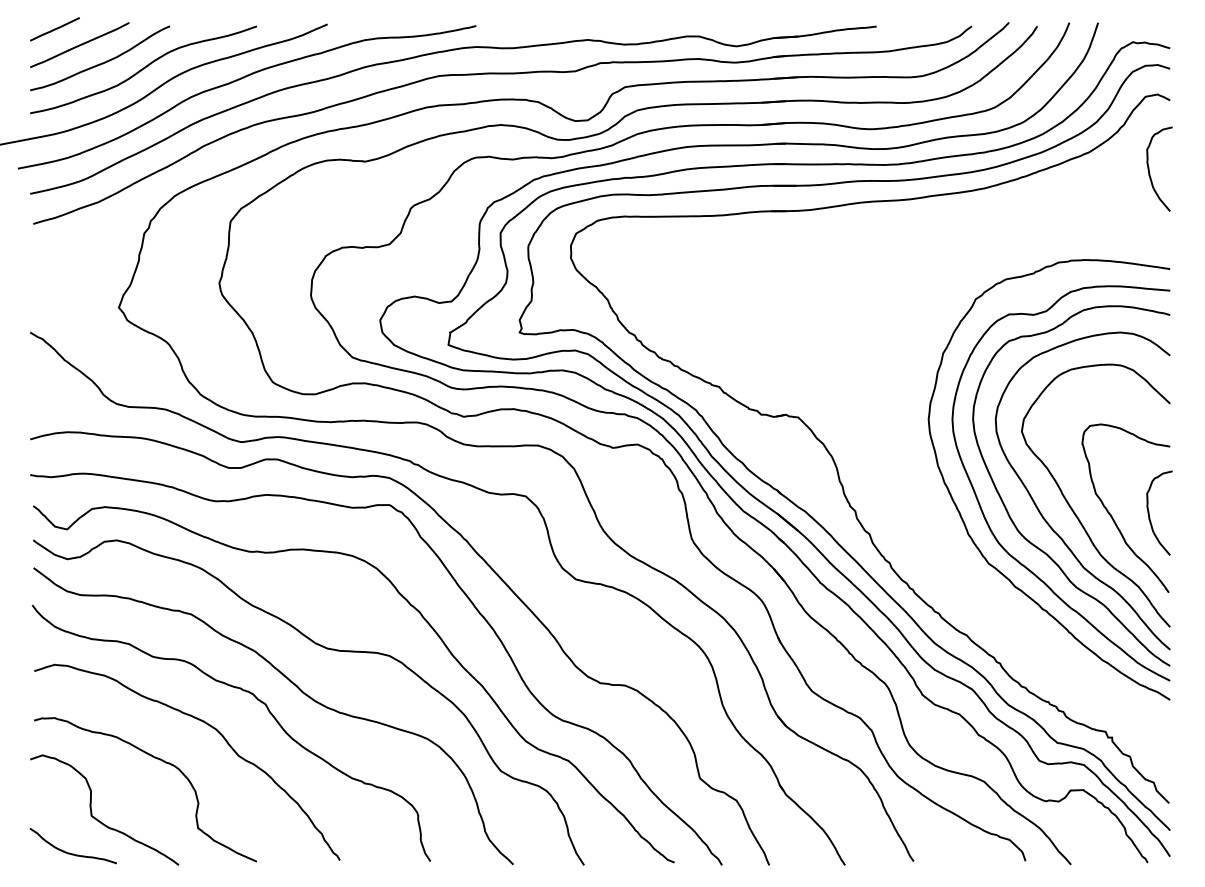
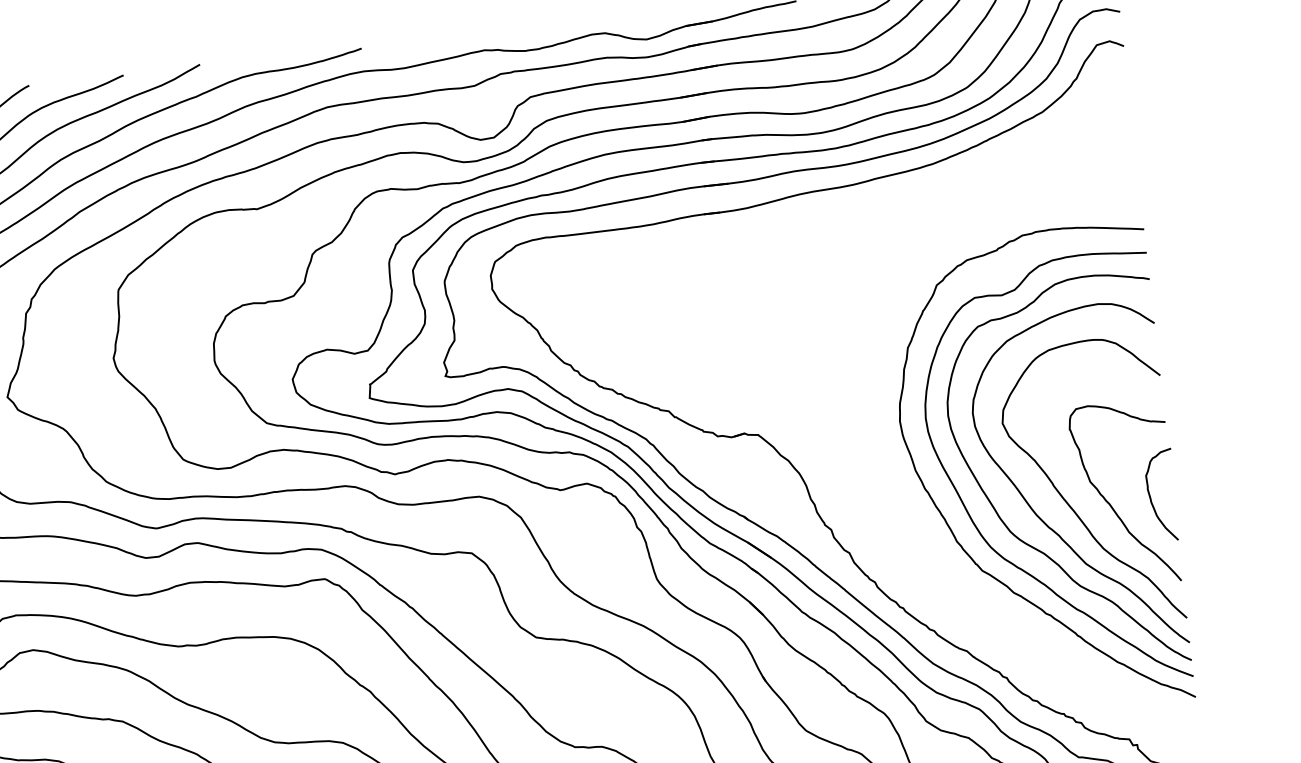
curve: (1149, 168) -> (1109, 122), removed

